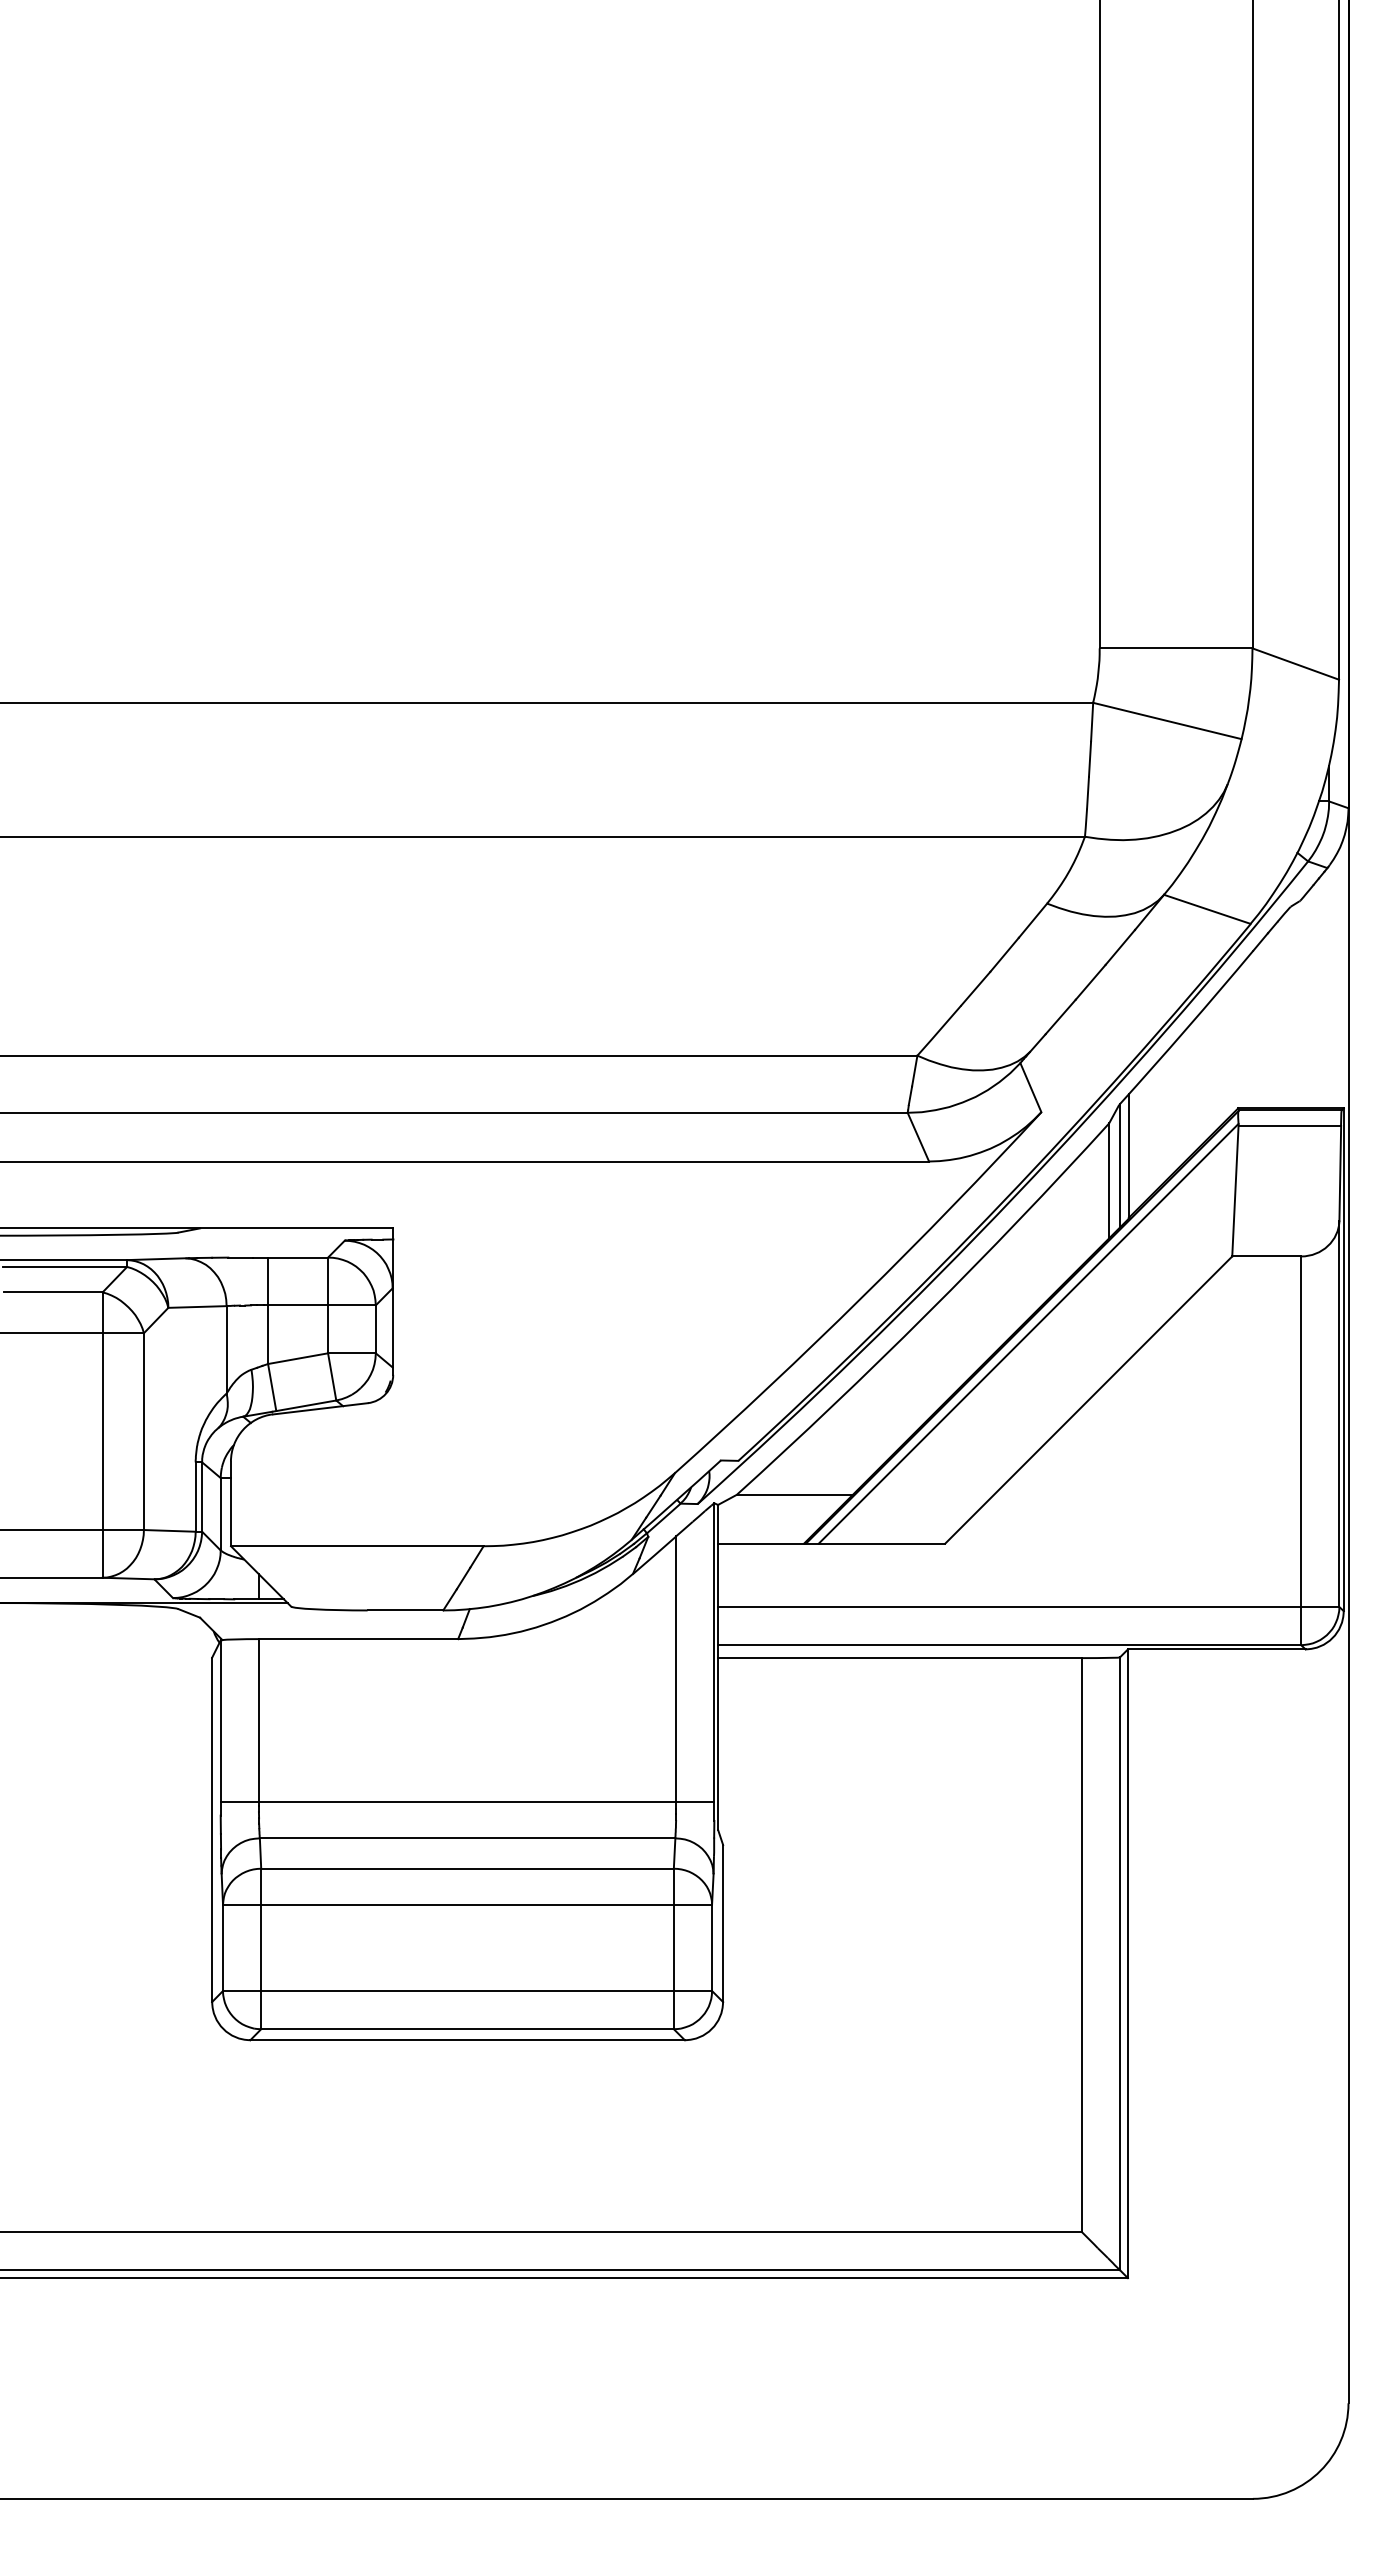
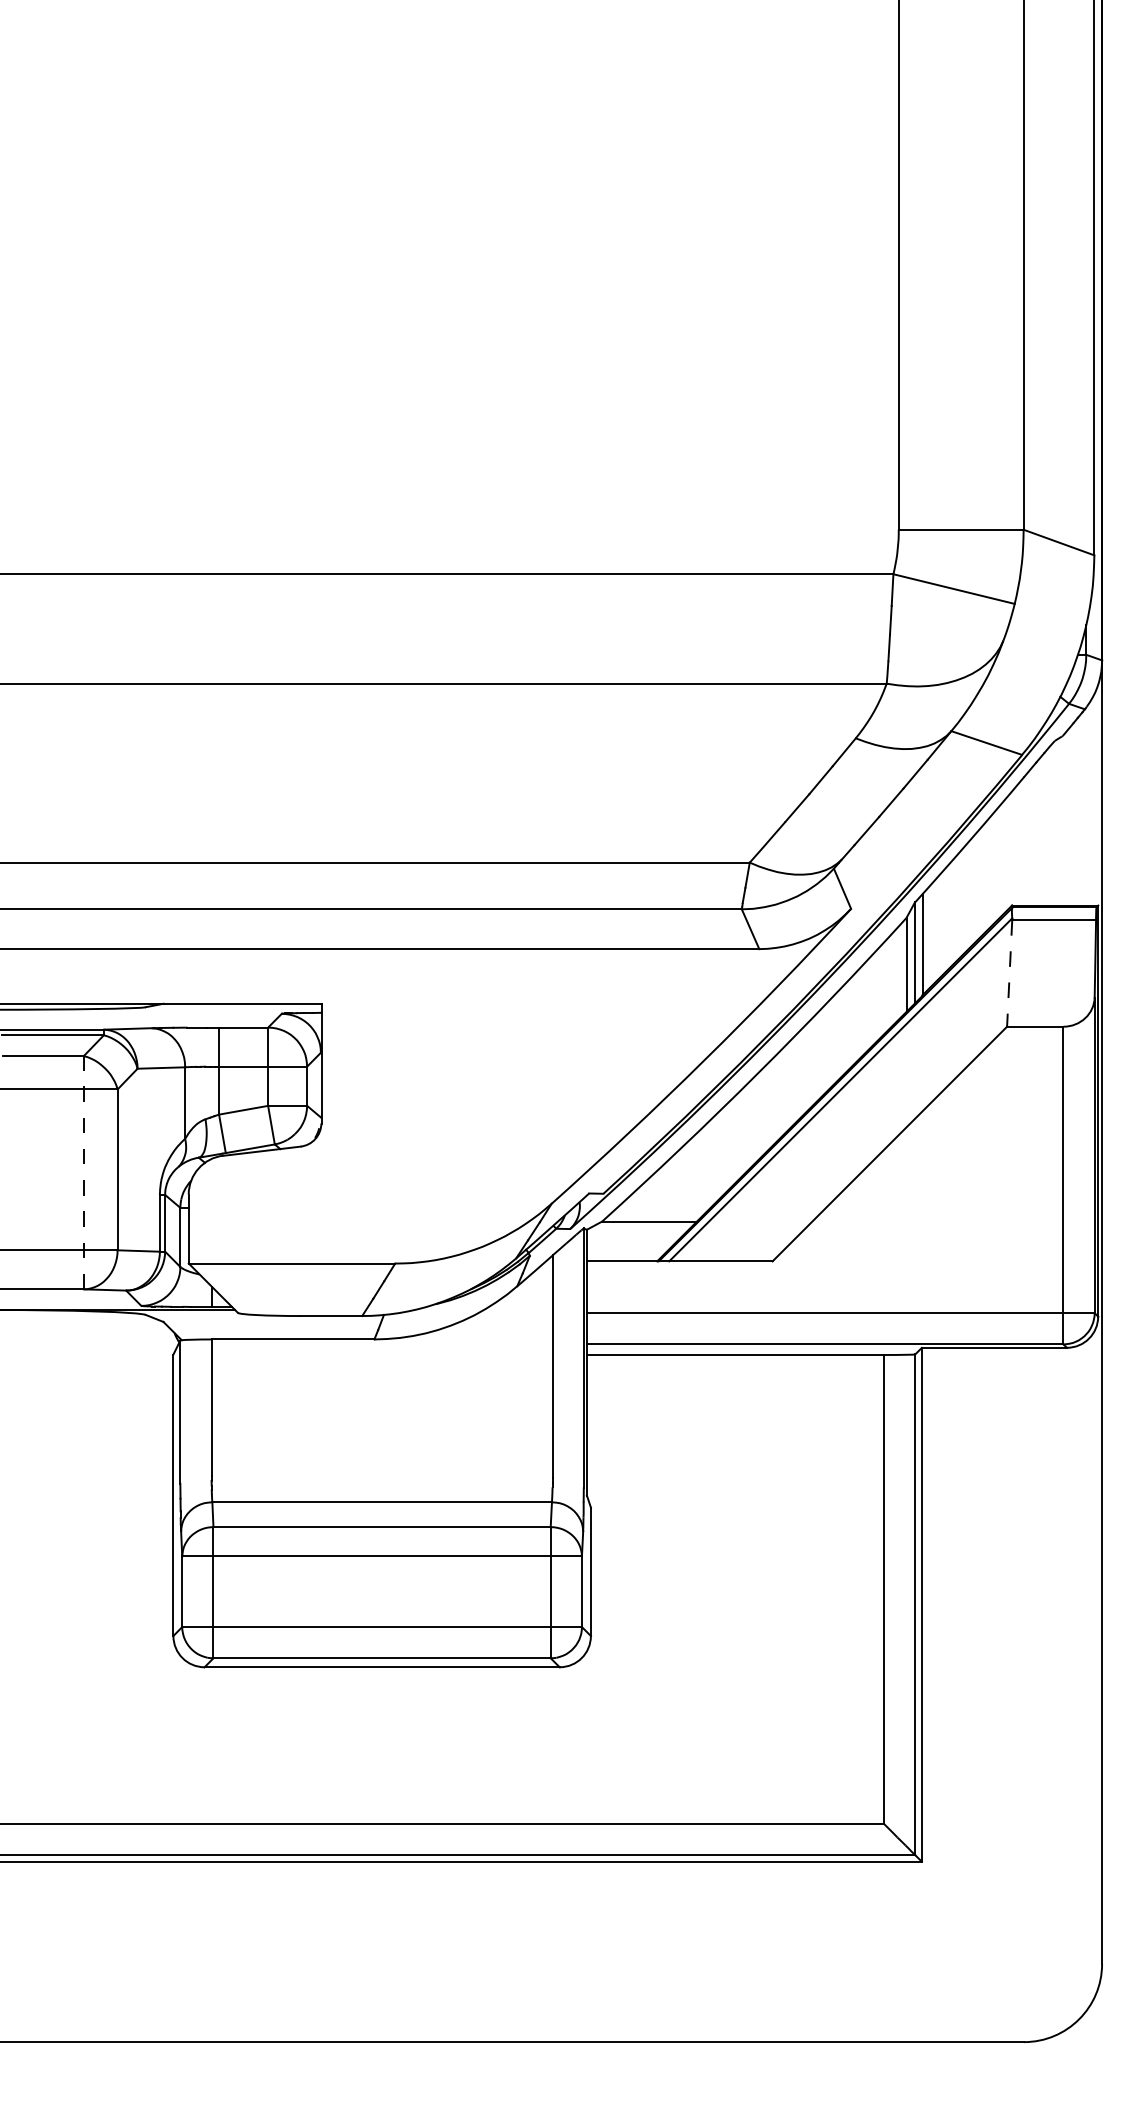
line: (1235, 1191) -> (1009, 973), solid -> dashed
line: (102, 1435) -> (83, 1173), solid -> dashed
line: (467, 1802) -> (382, 1473), removed

